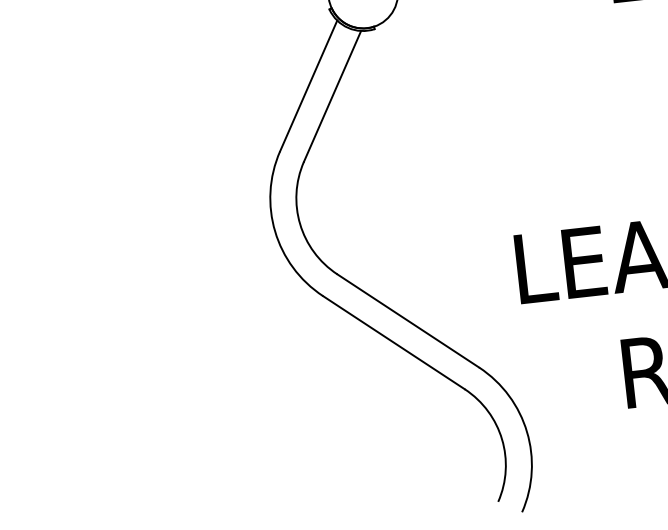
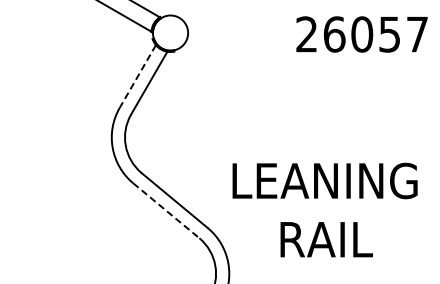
line: (307, 86) -> (137, 76), solid -> dashed
line: (394, 342) -> (166, 210), solid -> dashed

